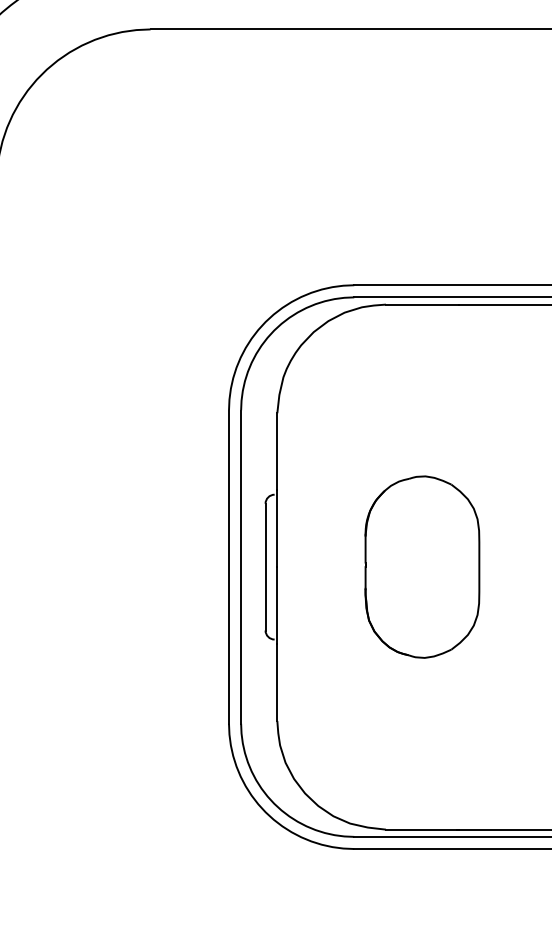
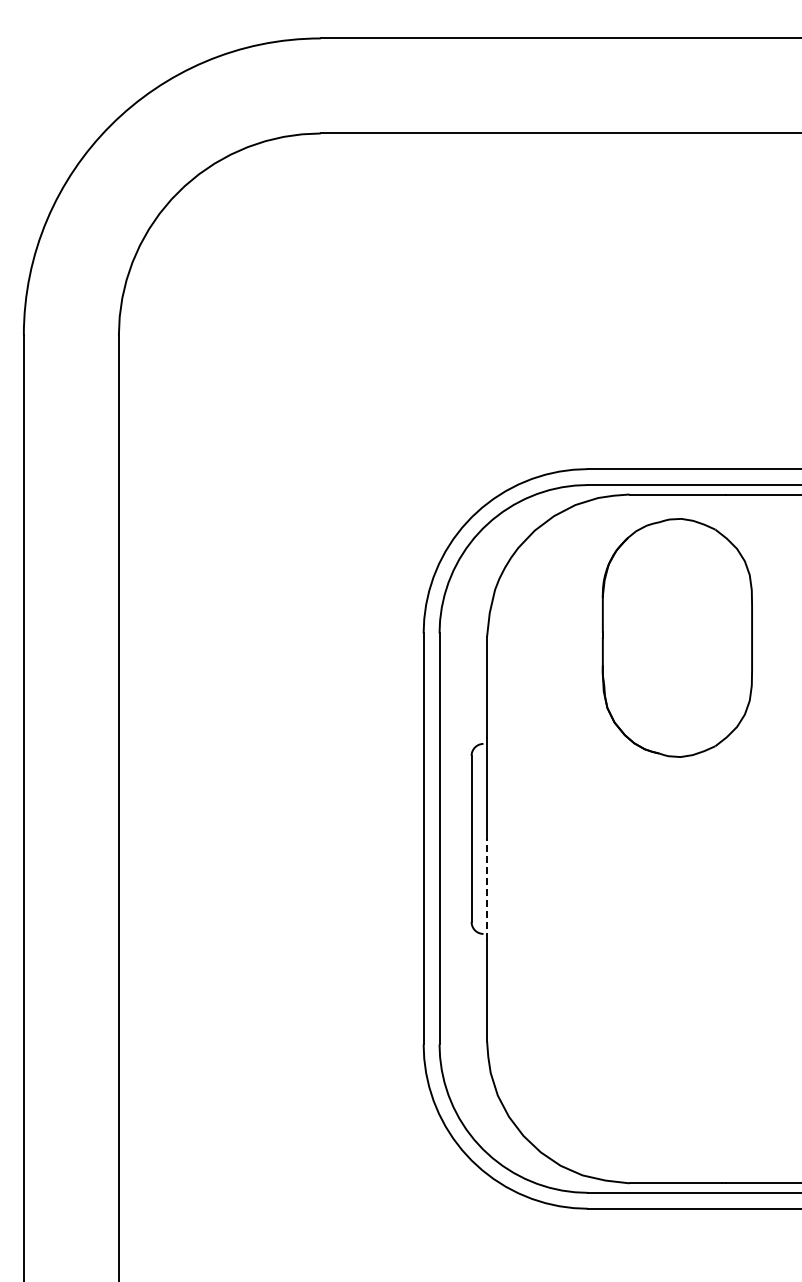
part: (421, 566) -> (676, 637), moved
line: (277, 604) -> (487, 888), solid -> dashed

